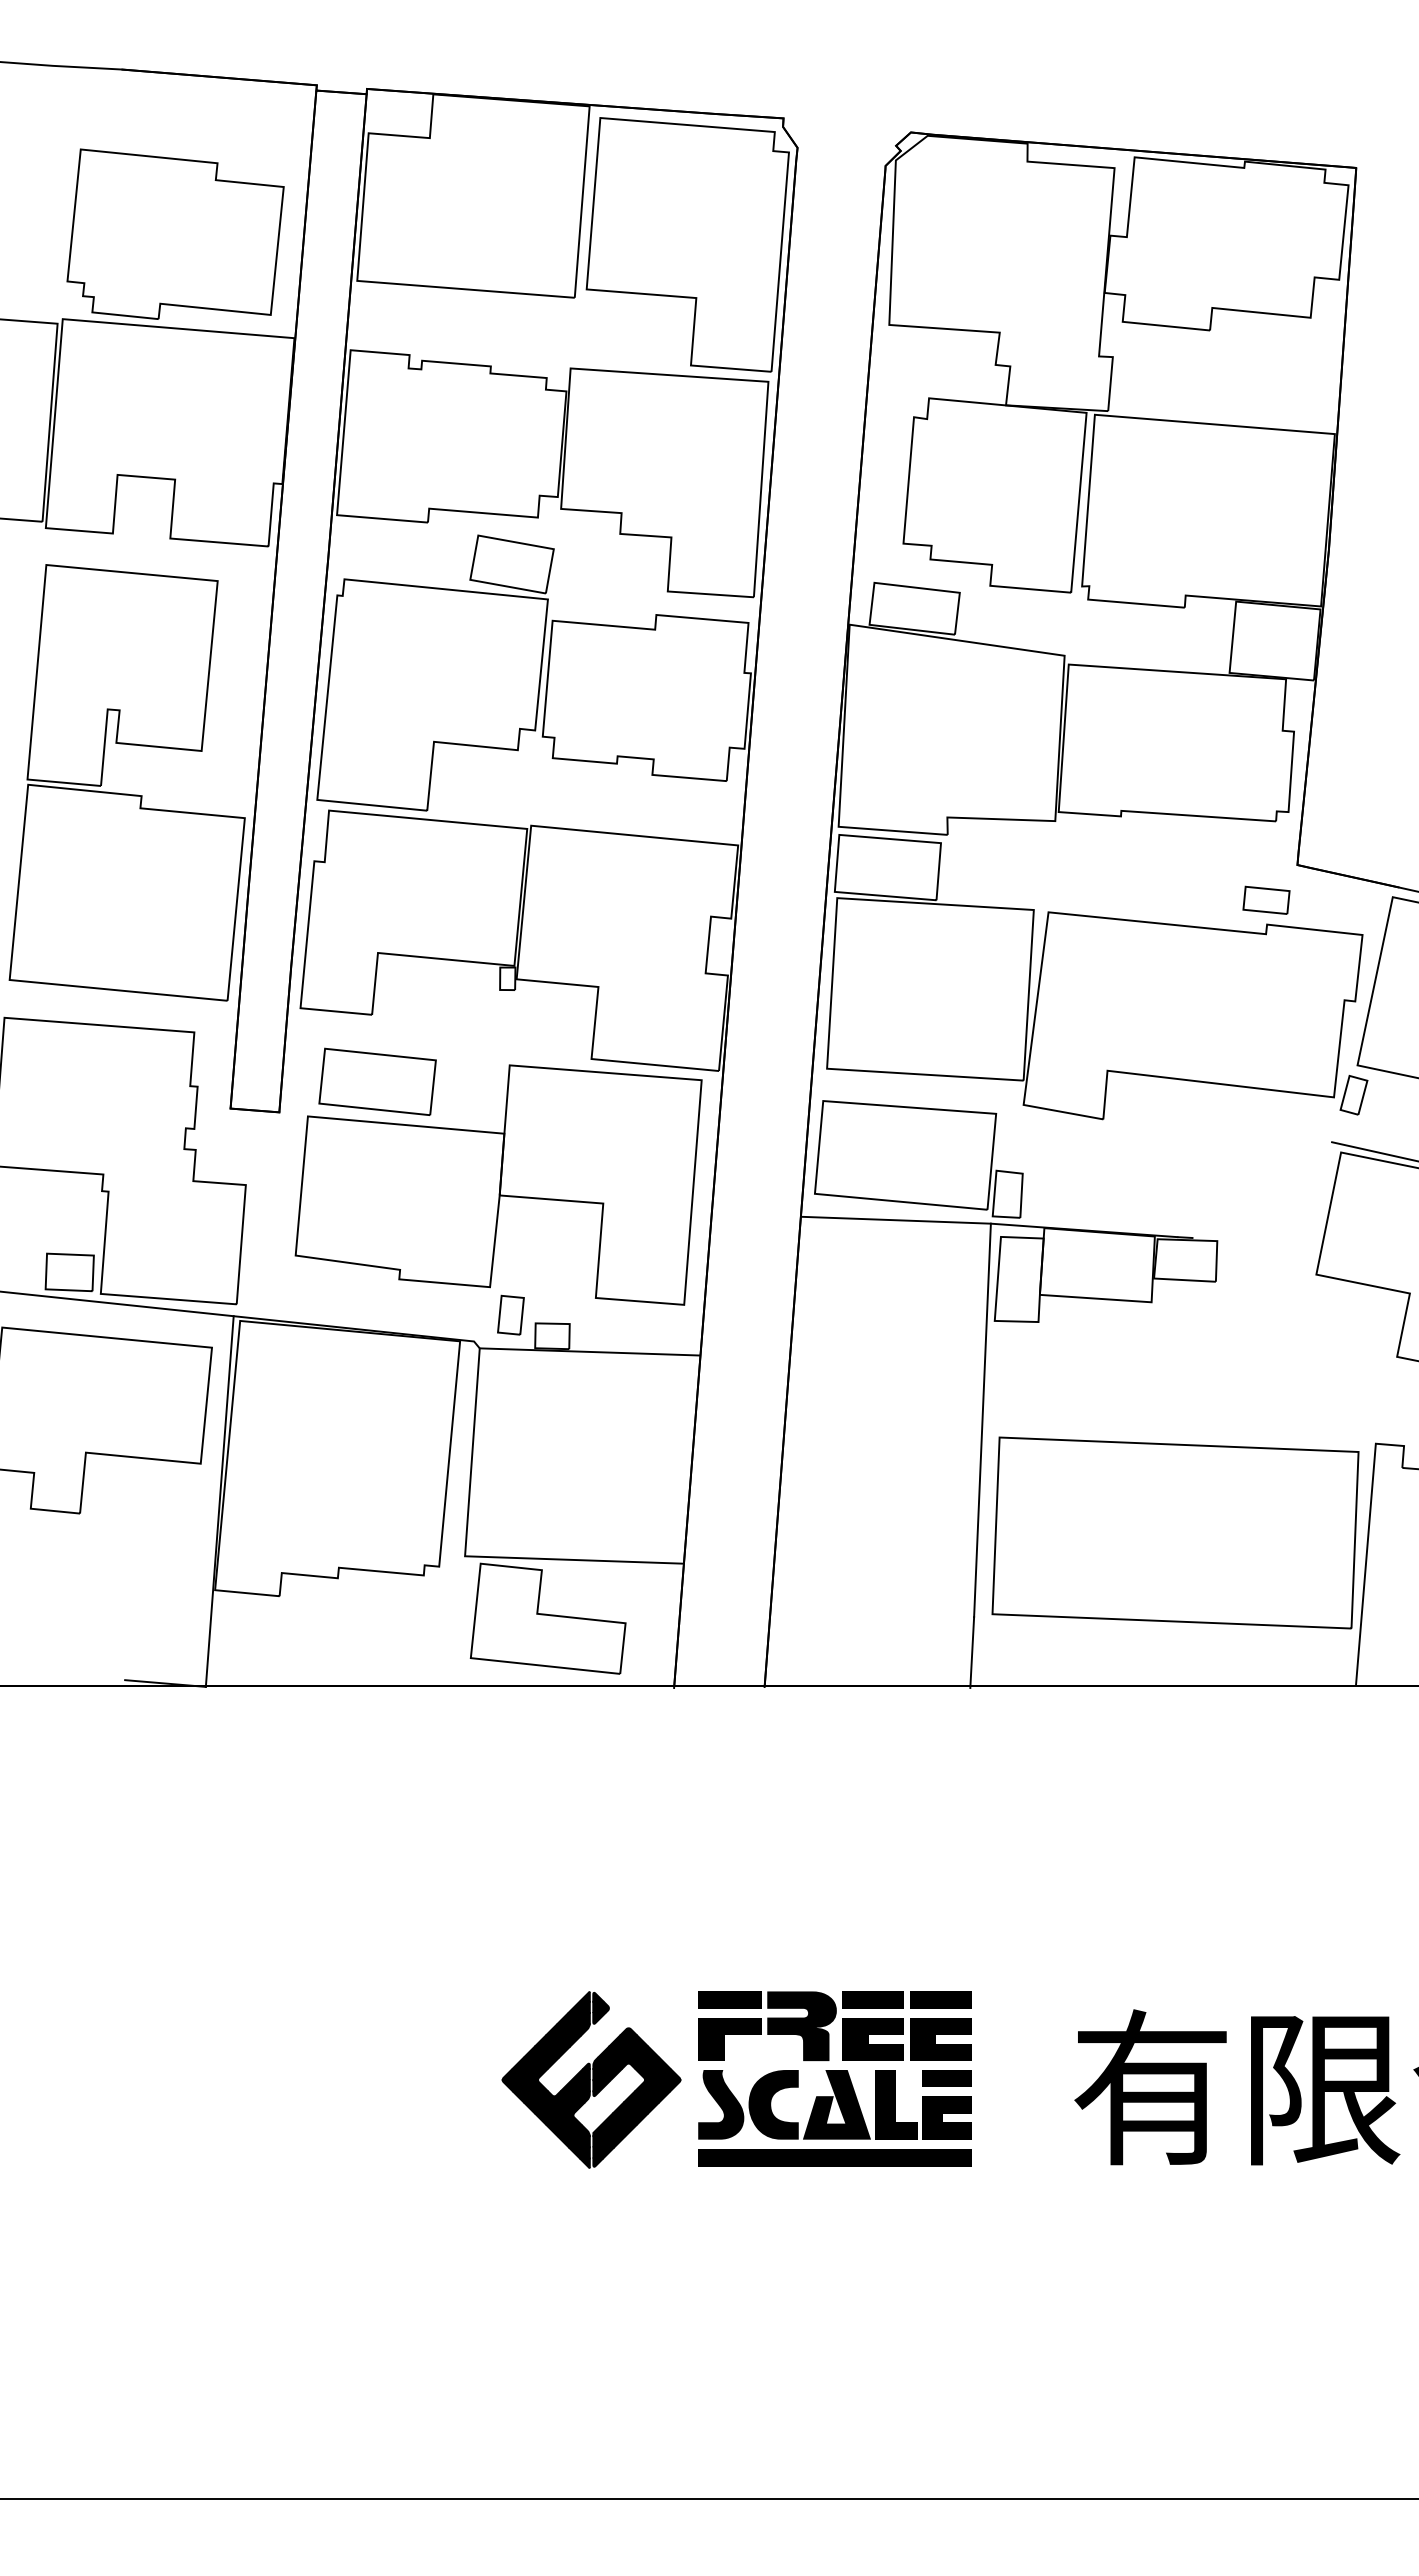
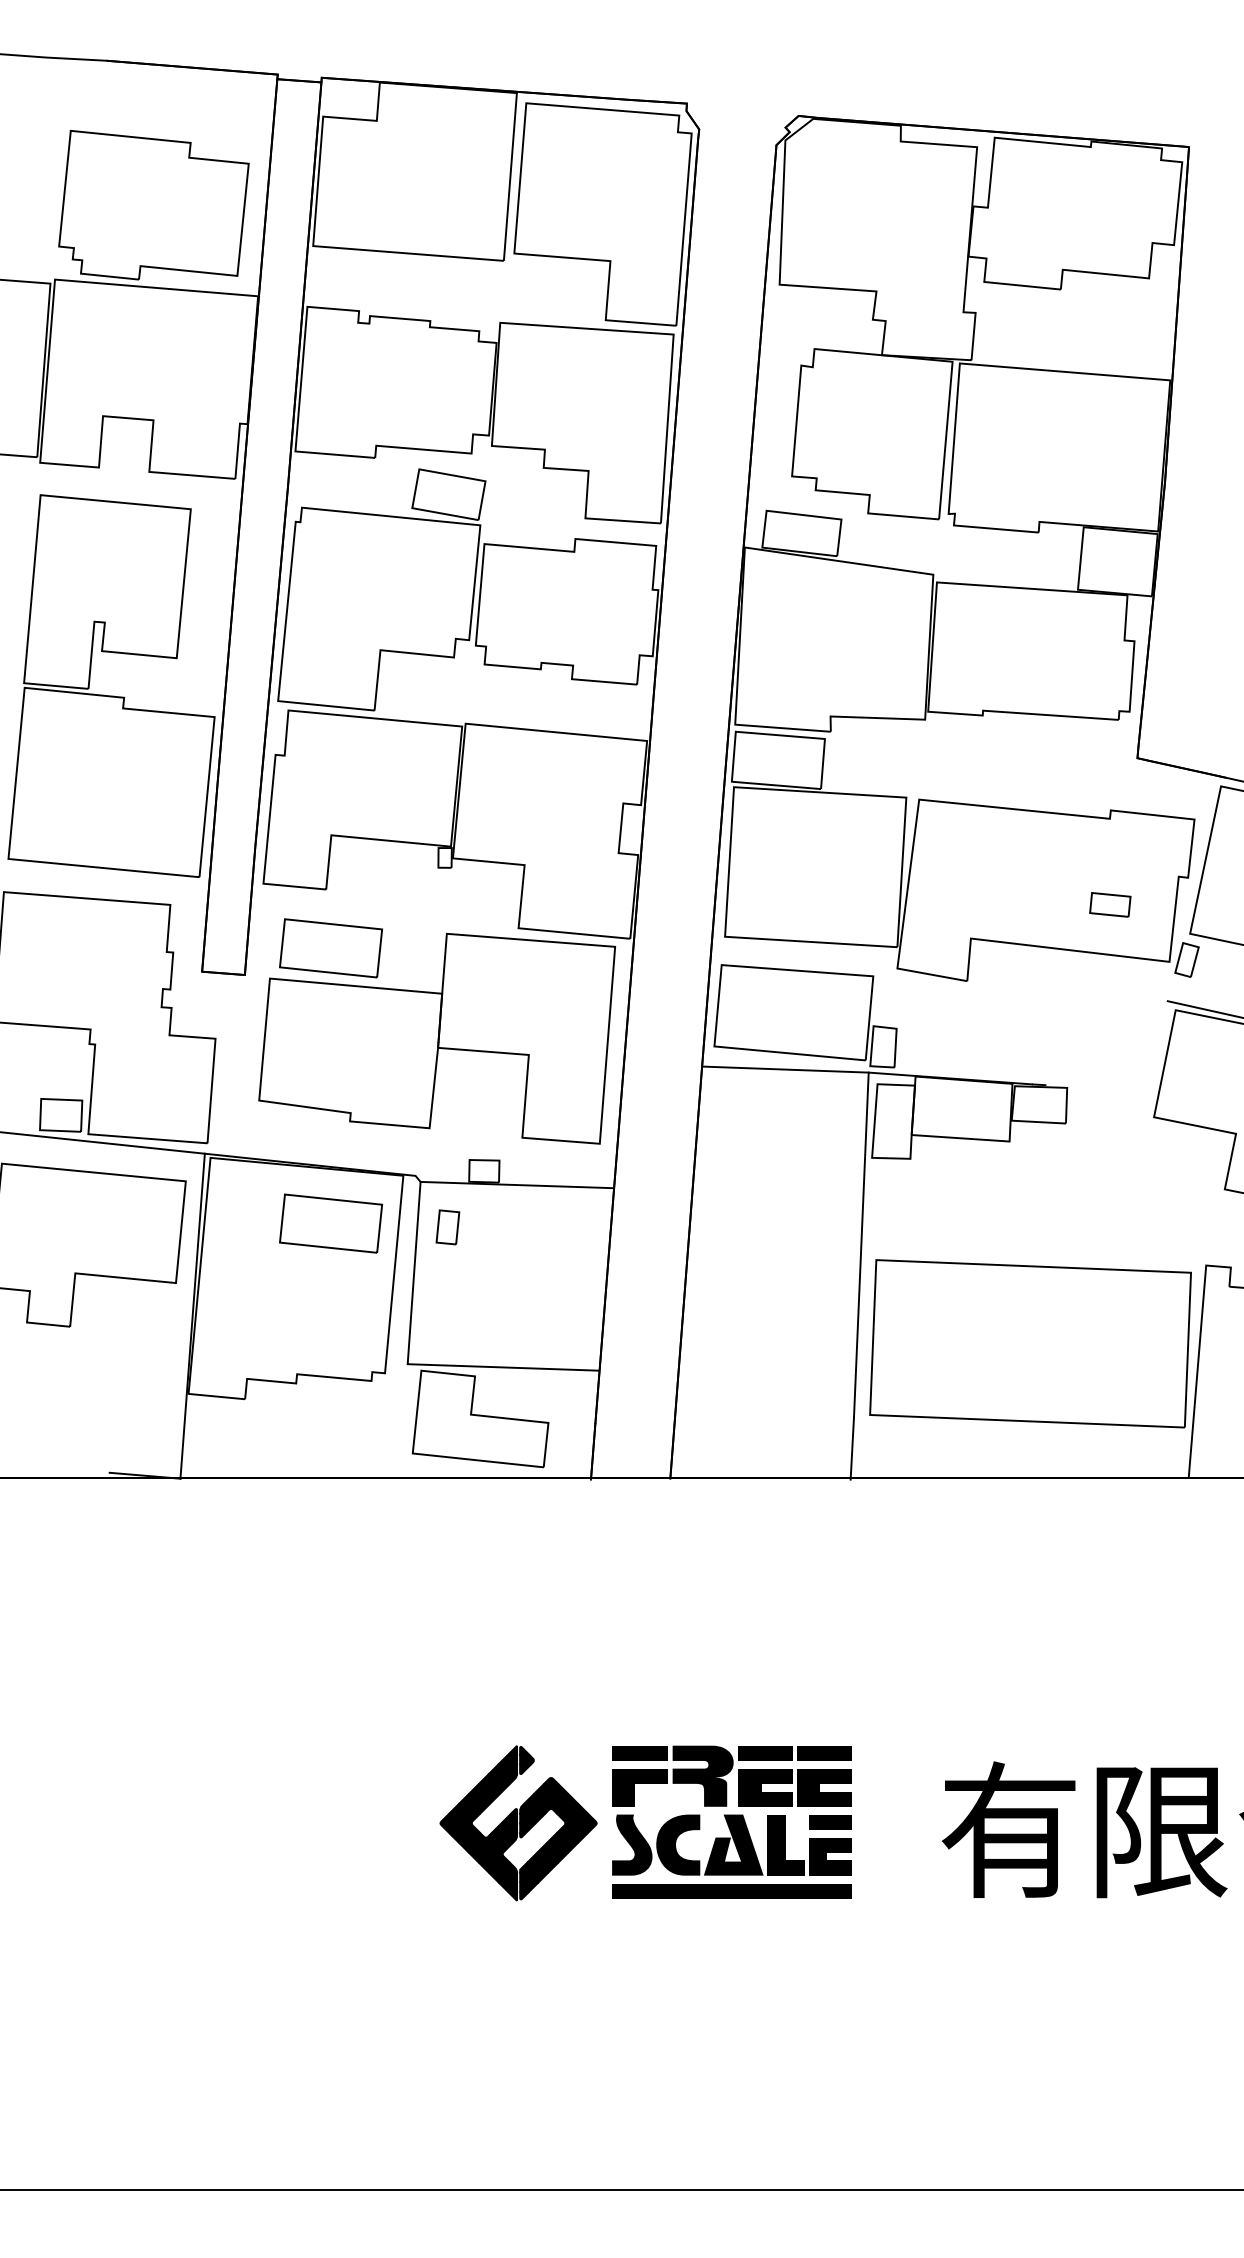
part: (1266, 899) -> (1110, 904), moved
part: (510, 1314) -> (447, 1226), moved
part: (377, 1395) -> (330, 1223), added

